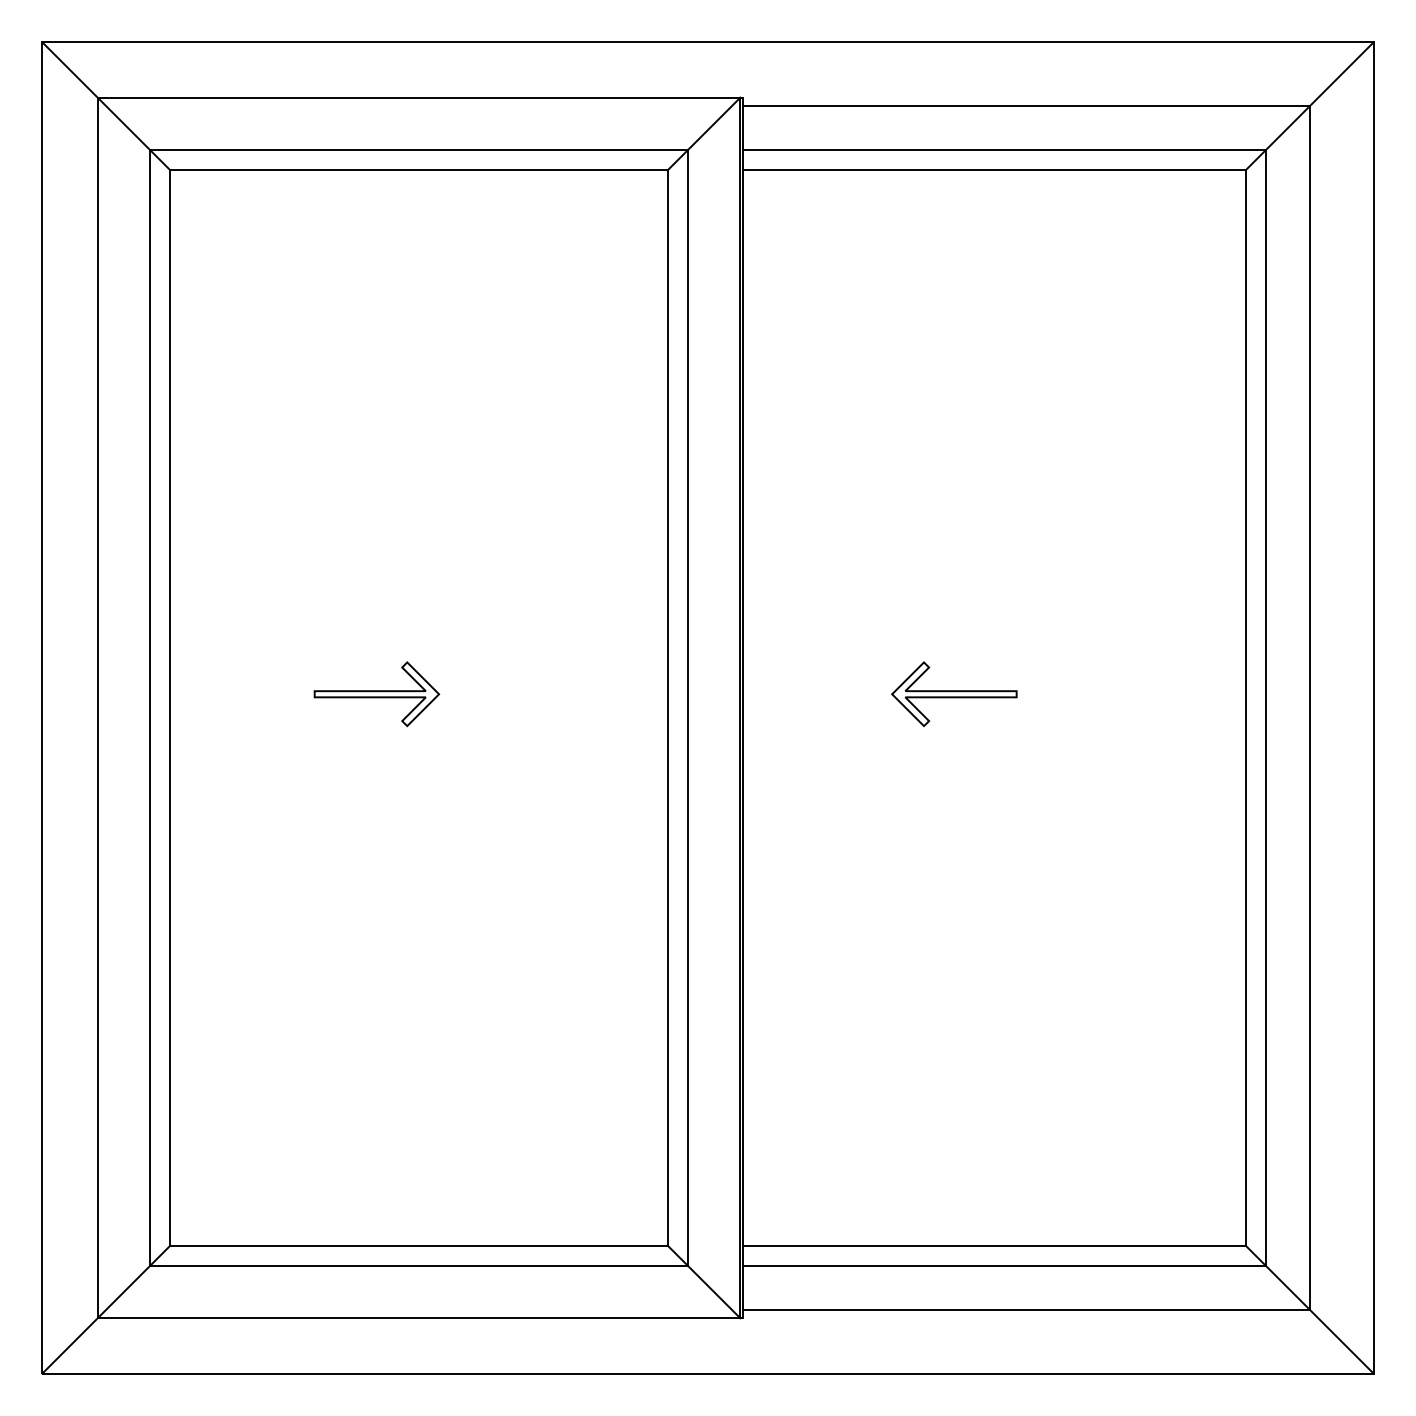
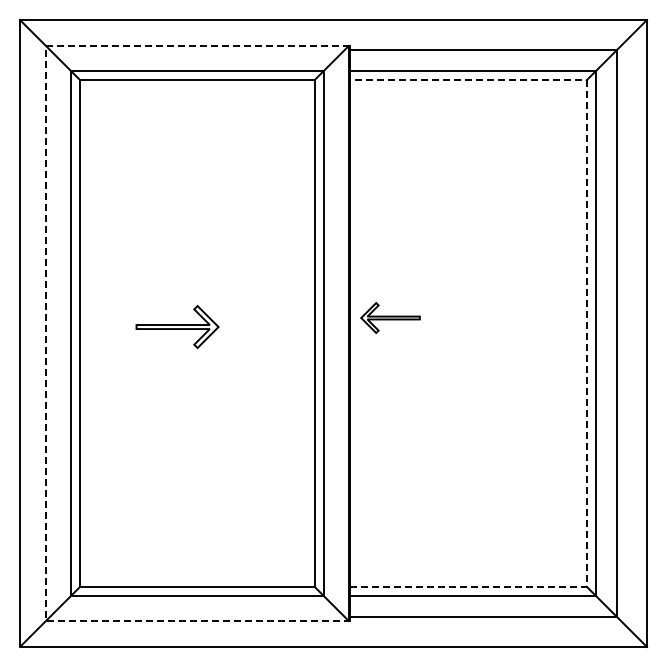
part: (376, 693) -> (177, 326), size x1.4
part: (954, 695) -> (390, 318), moved
line: (1245, 705) -> (586, 332), solid -> dashed
line: (98, 708) -> (46, 333), solid -> dashed

